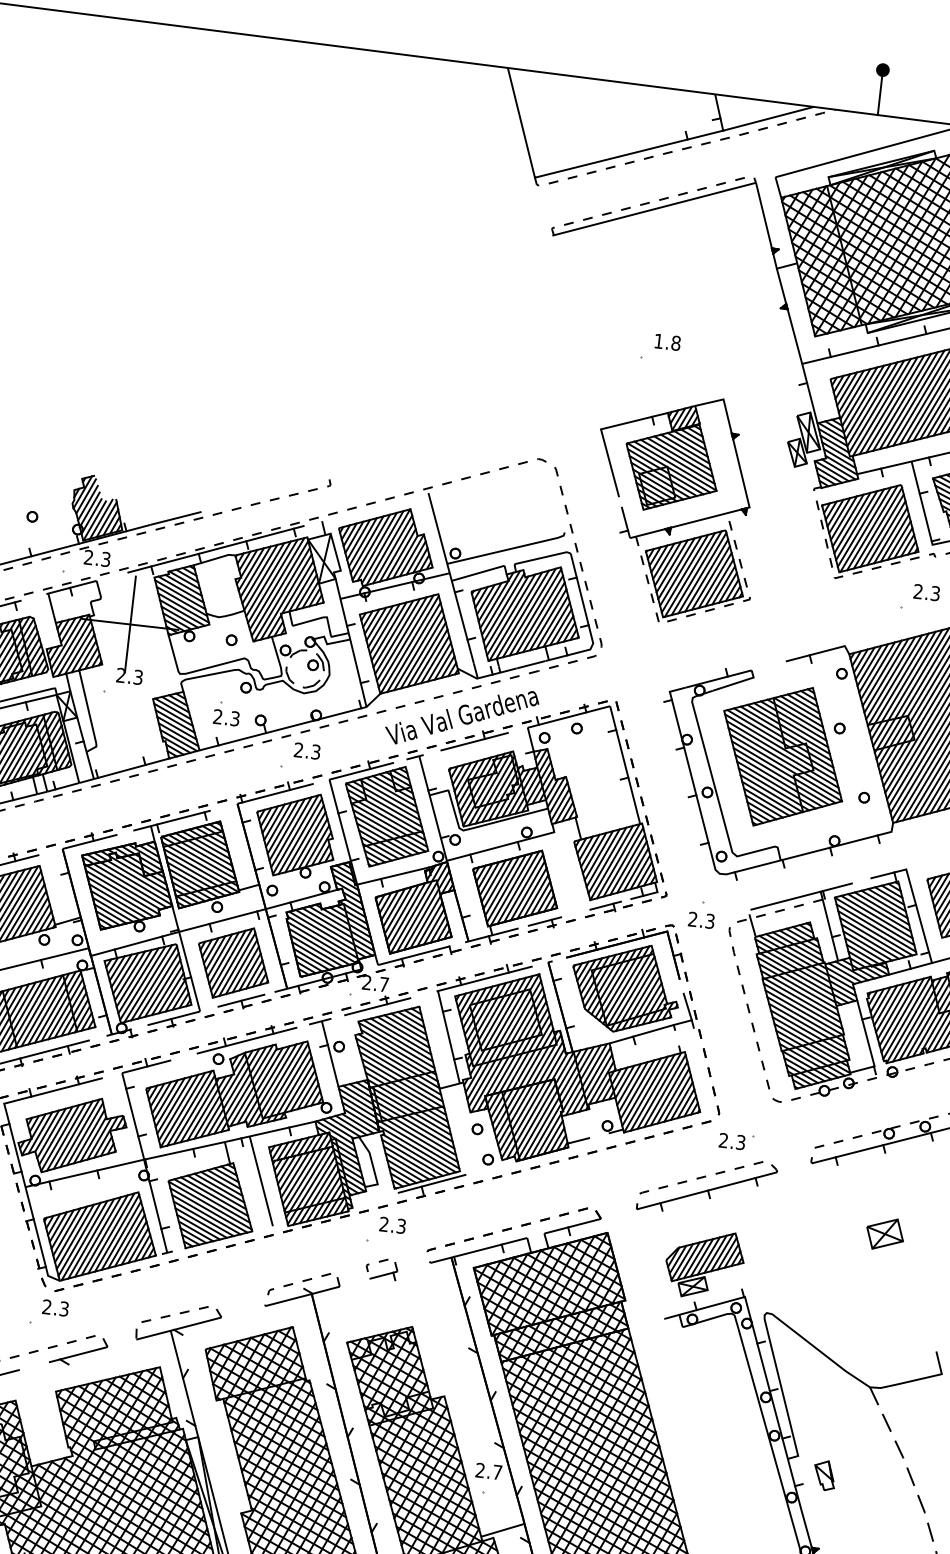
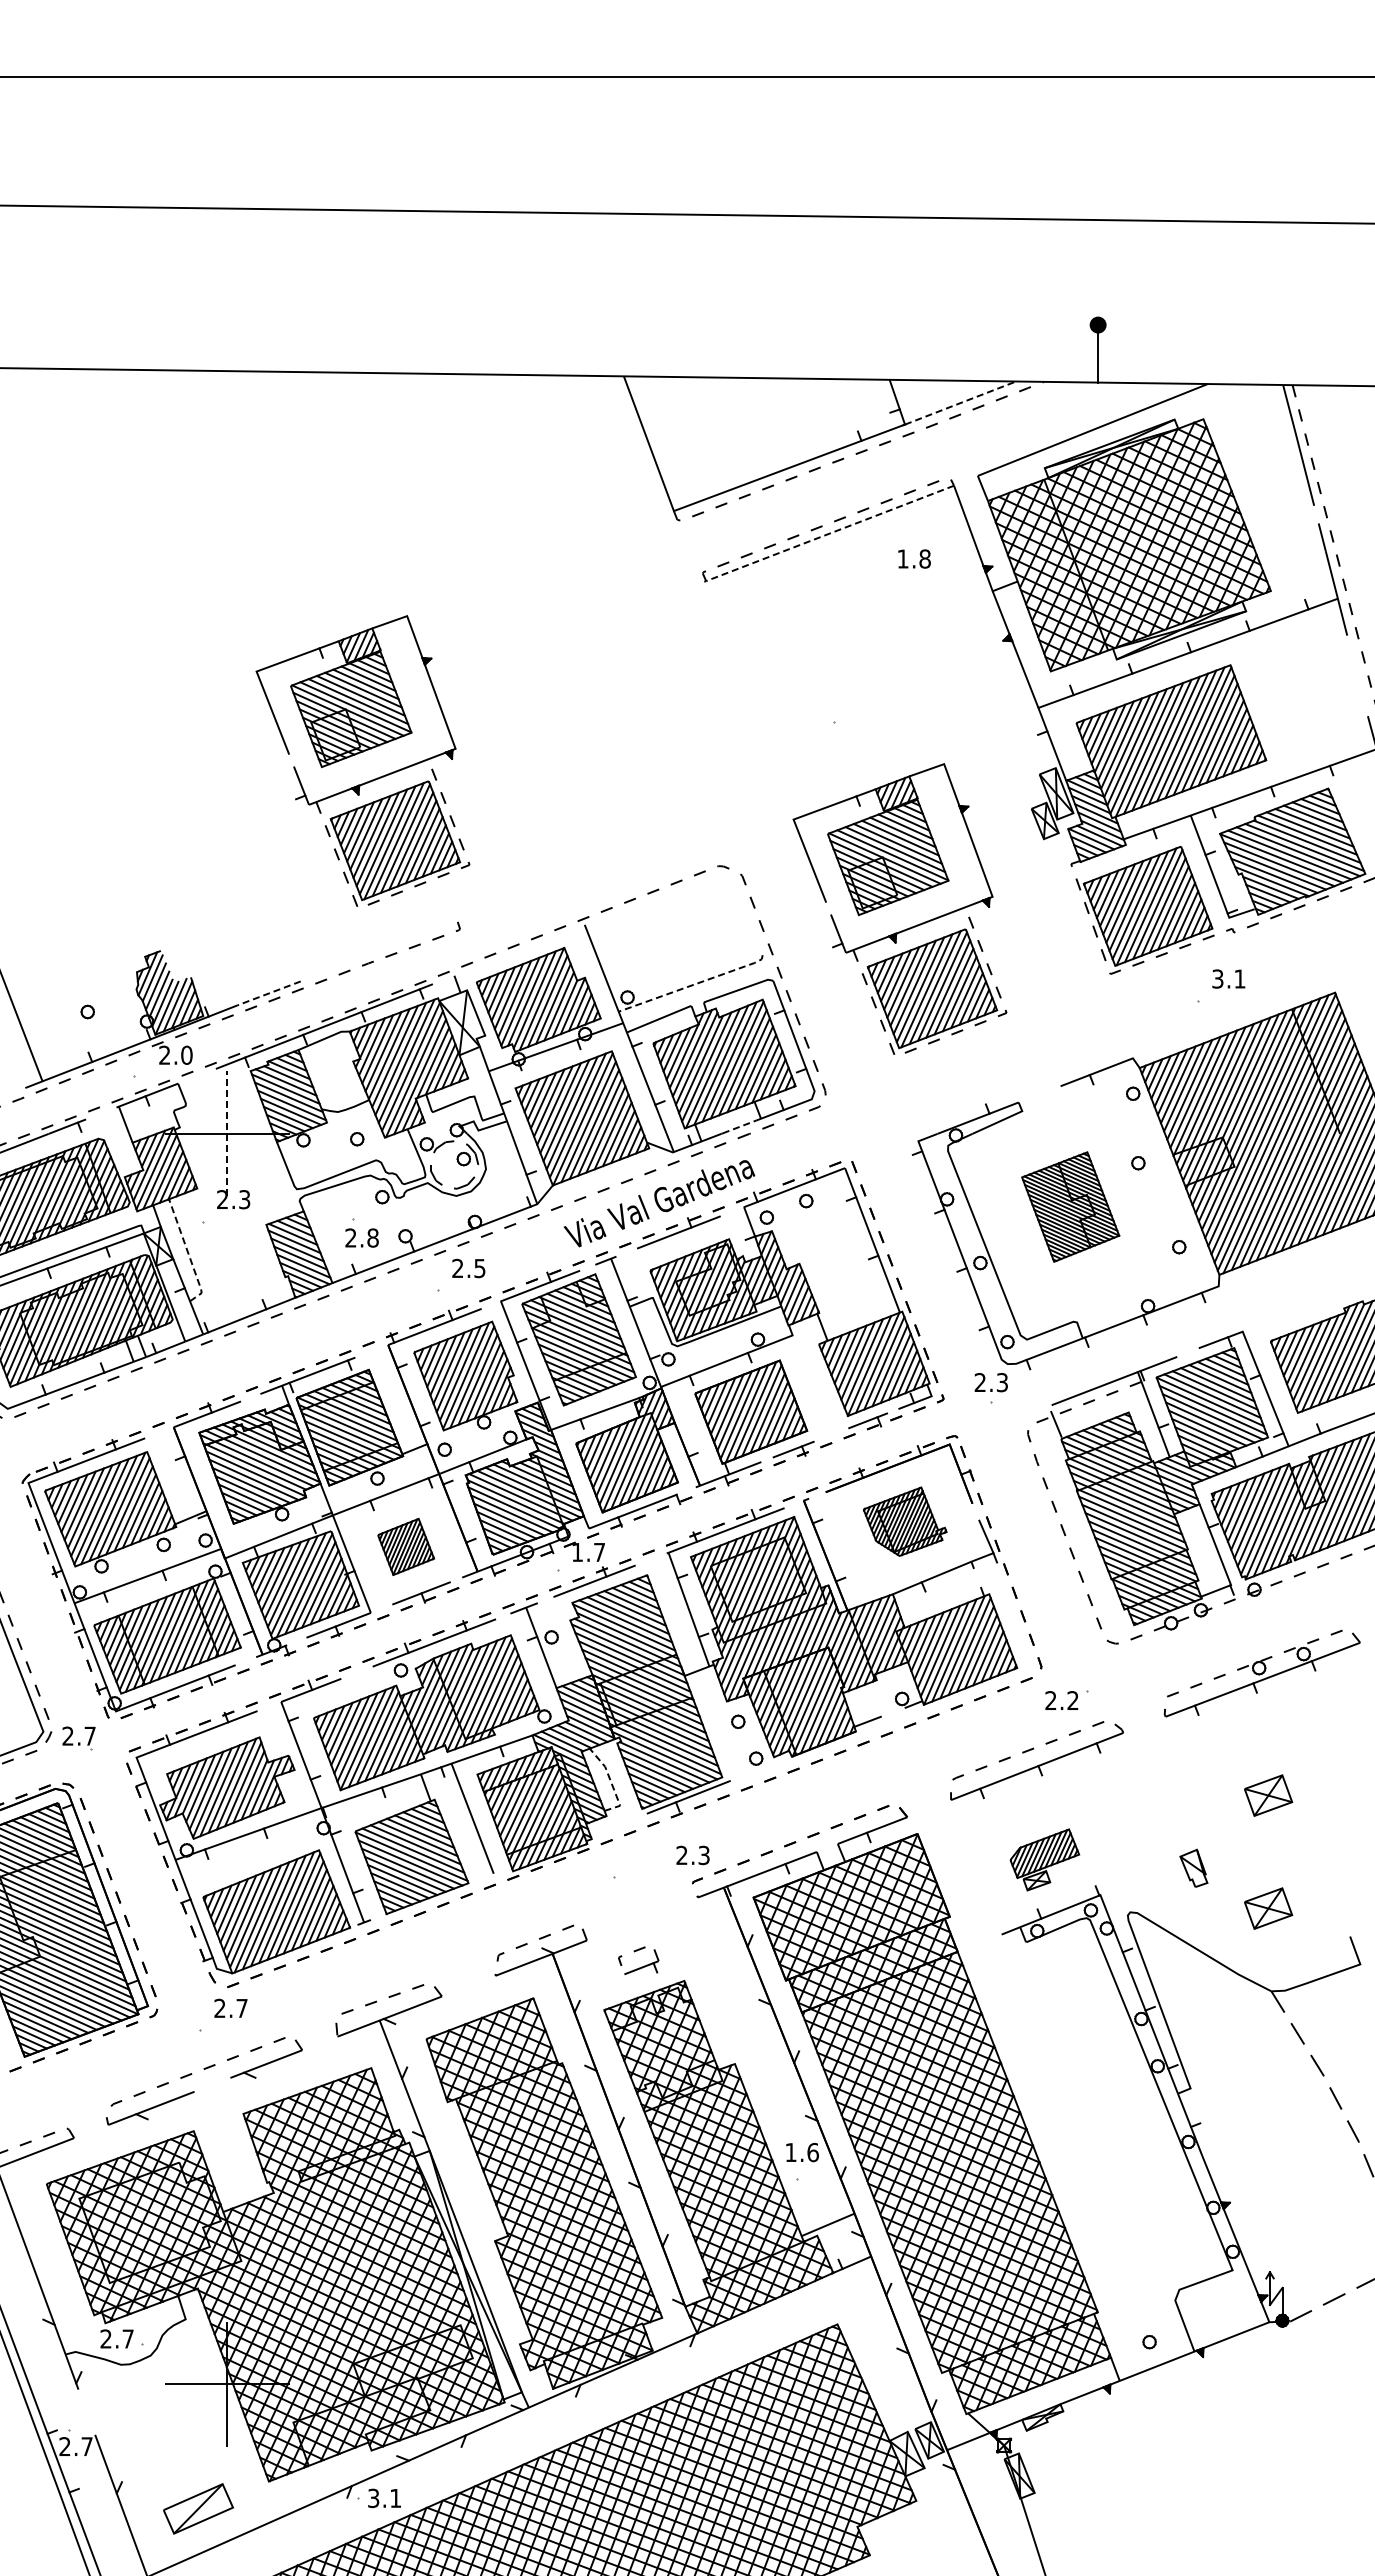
line: (768, 119) -> (960, 403), solid -> dashed
line: (653, 209) -> (828, 534), solid -> dashed
part: (266, 339) -> (358, 754), added
text: (667, 341) -> (914, 558), moved
line: (176, 518) -> (269, 993), solid -> dashed
line: (508, 549) -> (693, 984), solid -> dashed
text: (105, 558) -> (186, 1054), 2.3 -> 2.0
text: (926, 592) -> (1228, 978), 2.3 -> 3.1
line: (130, 624) -> (227, 1133), solid -> dashed
line: (532, 664) -> (740, 1126), solid -> dashed
line: (89, 715) -> (188, 1254), solid -> dashed
text: (234, 718) -> (372, 1237), 2.3 -> 2.8
text: (316, 751) -> (480, 1267), 2.3 -> 2.5
part: (782, 756) -> (1070, 1206), size x0.6
text: (700, 920) -> (990, 1382), moved
part: (233, 962) -> (405, 1546), size x0.6
text: (367, 981) -> (577, 1551), 2.7 -> 1.7
part: (625, 987) -> (905, 1521), size x0.6
text: (740, 1142) -> (1072, 1700), 2.3 -> 2.2
line: (373, 1165) -> (611, 1782), solid -> dashed
text: (392, 1225) -> (692, 1855), moved
part: (704, 1264) -> (1044, 1859), size x0.7
part: (383, 1274) -> (641, 1966), moved
text: (63, 1309) -> (241, 2008), 2.3 -> 2.7
part: (875, 1322) -> (1268, 1908), added
text: (488, 1471) -> (801, 2152), 2.7 -> 1.6
part: (824, 1474) -> (1193, 1867), moved

